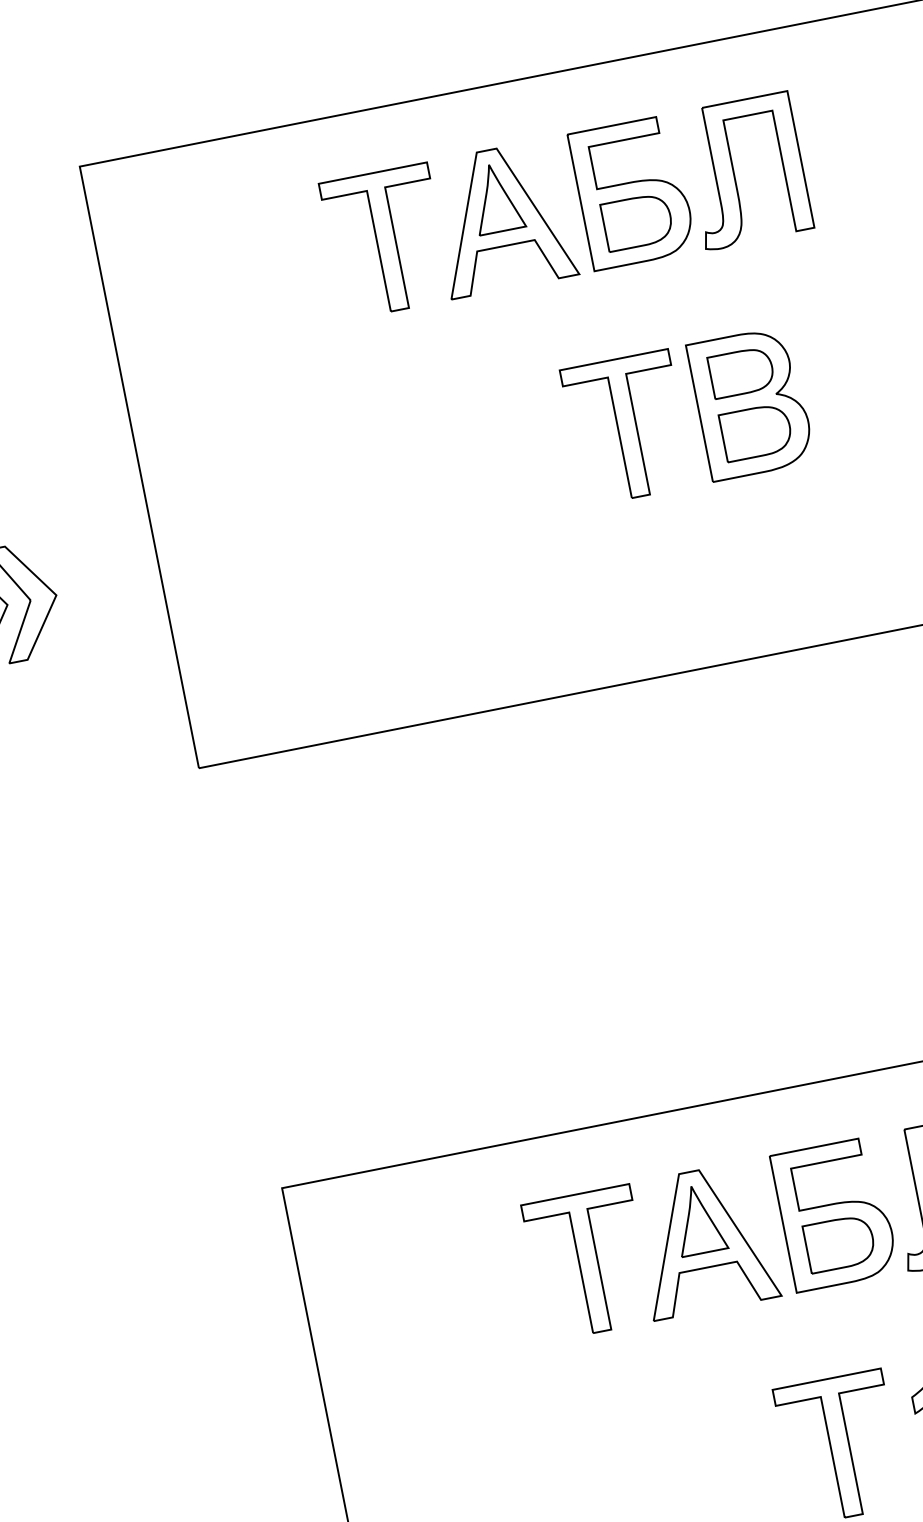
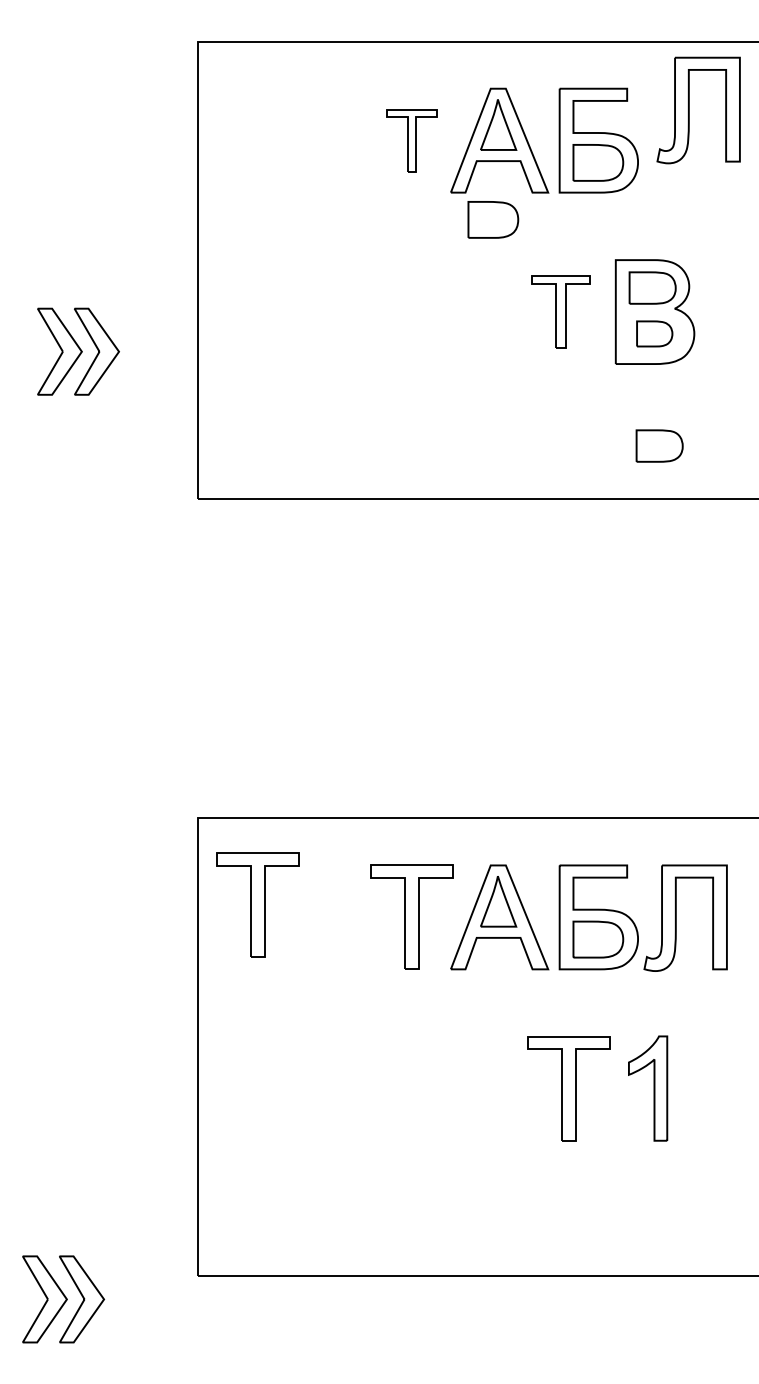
part: (734, 173) -> (689, 110), moved
part: (386, 241) -> (411, 140), size x0.6
part: (514, 323) -> (493, 219), added
part: (626, 427) -> (560, 311), size x0.7
part: (755, 431) -> (654, 333), size x0.7
part: (791, 577) -> (659, 445), added
part: (382, 1286) -> (257, 904), added

